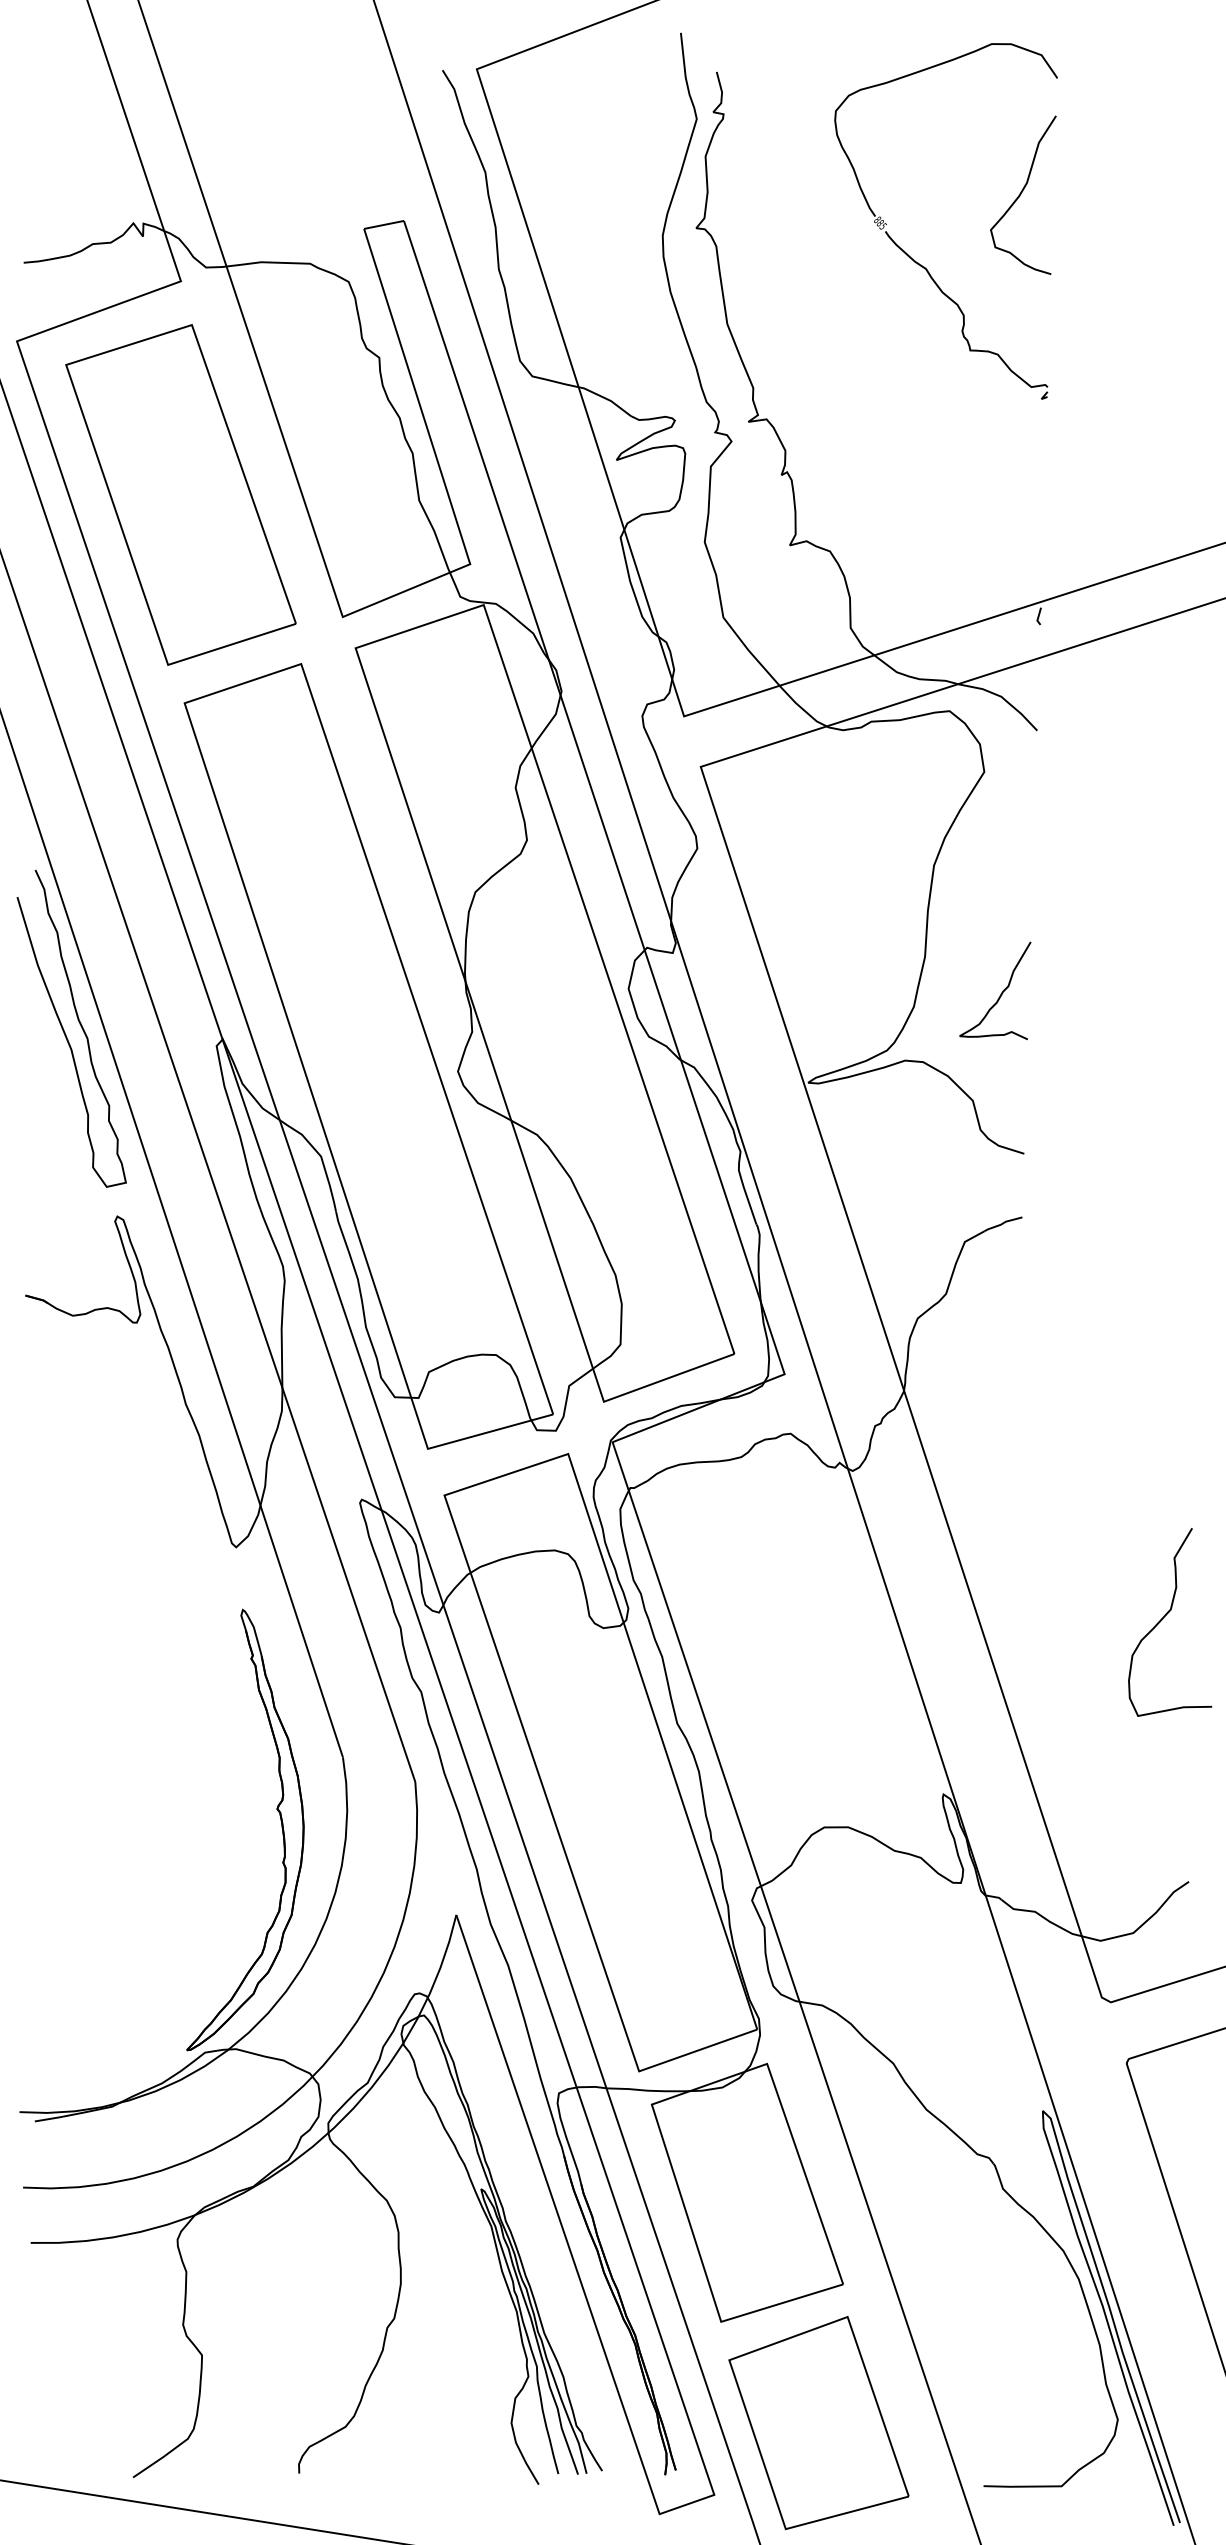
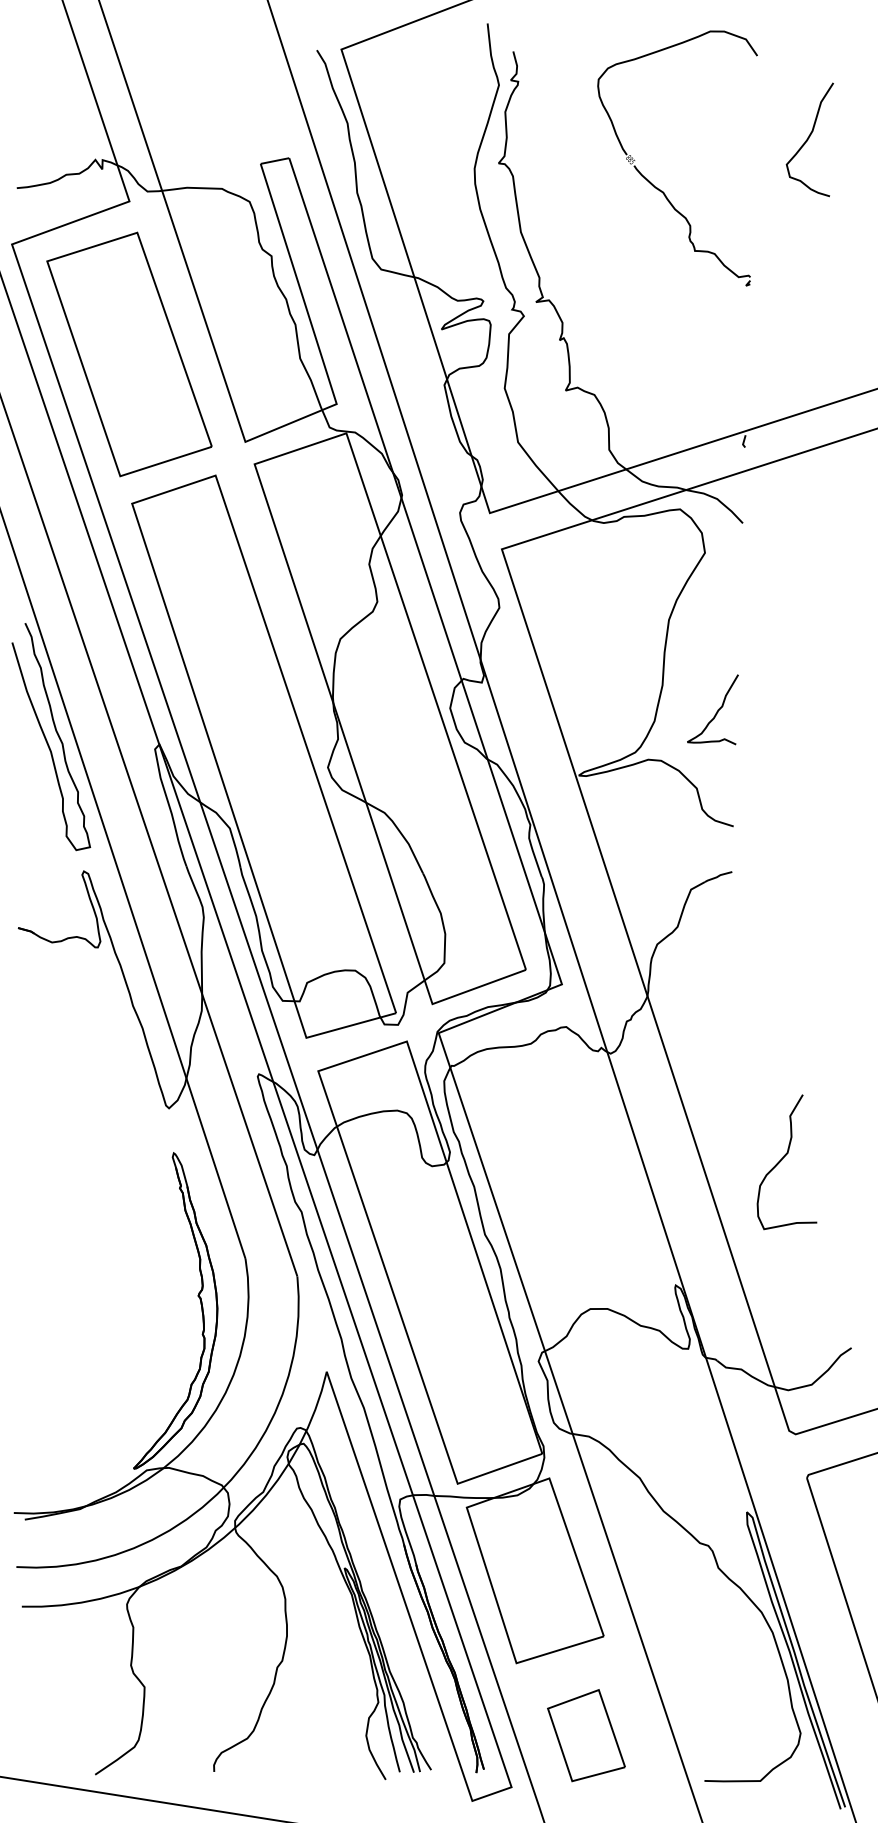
curve: (1022, 193) -> (809, 138), moved
curve: (1165, 1617) -> (783, 1158), moved
part: (818, 2422) -> (586, 1735), size x0.6

